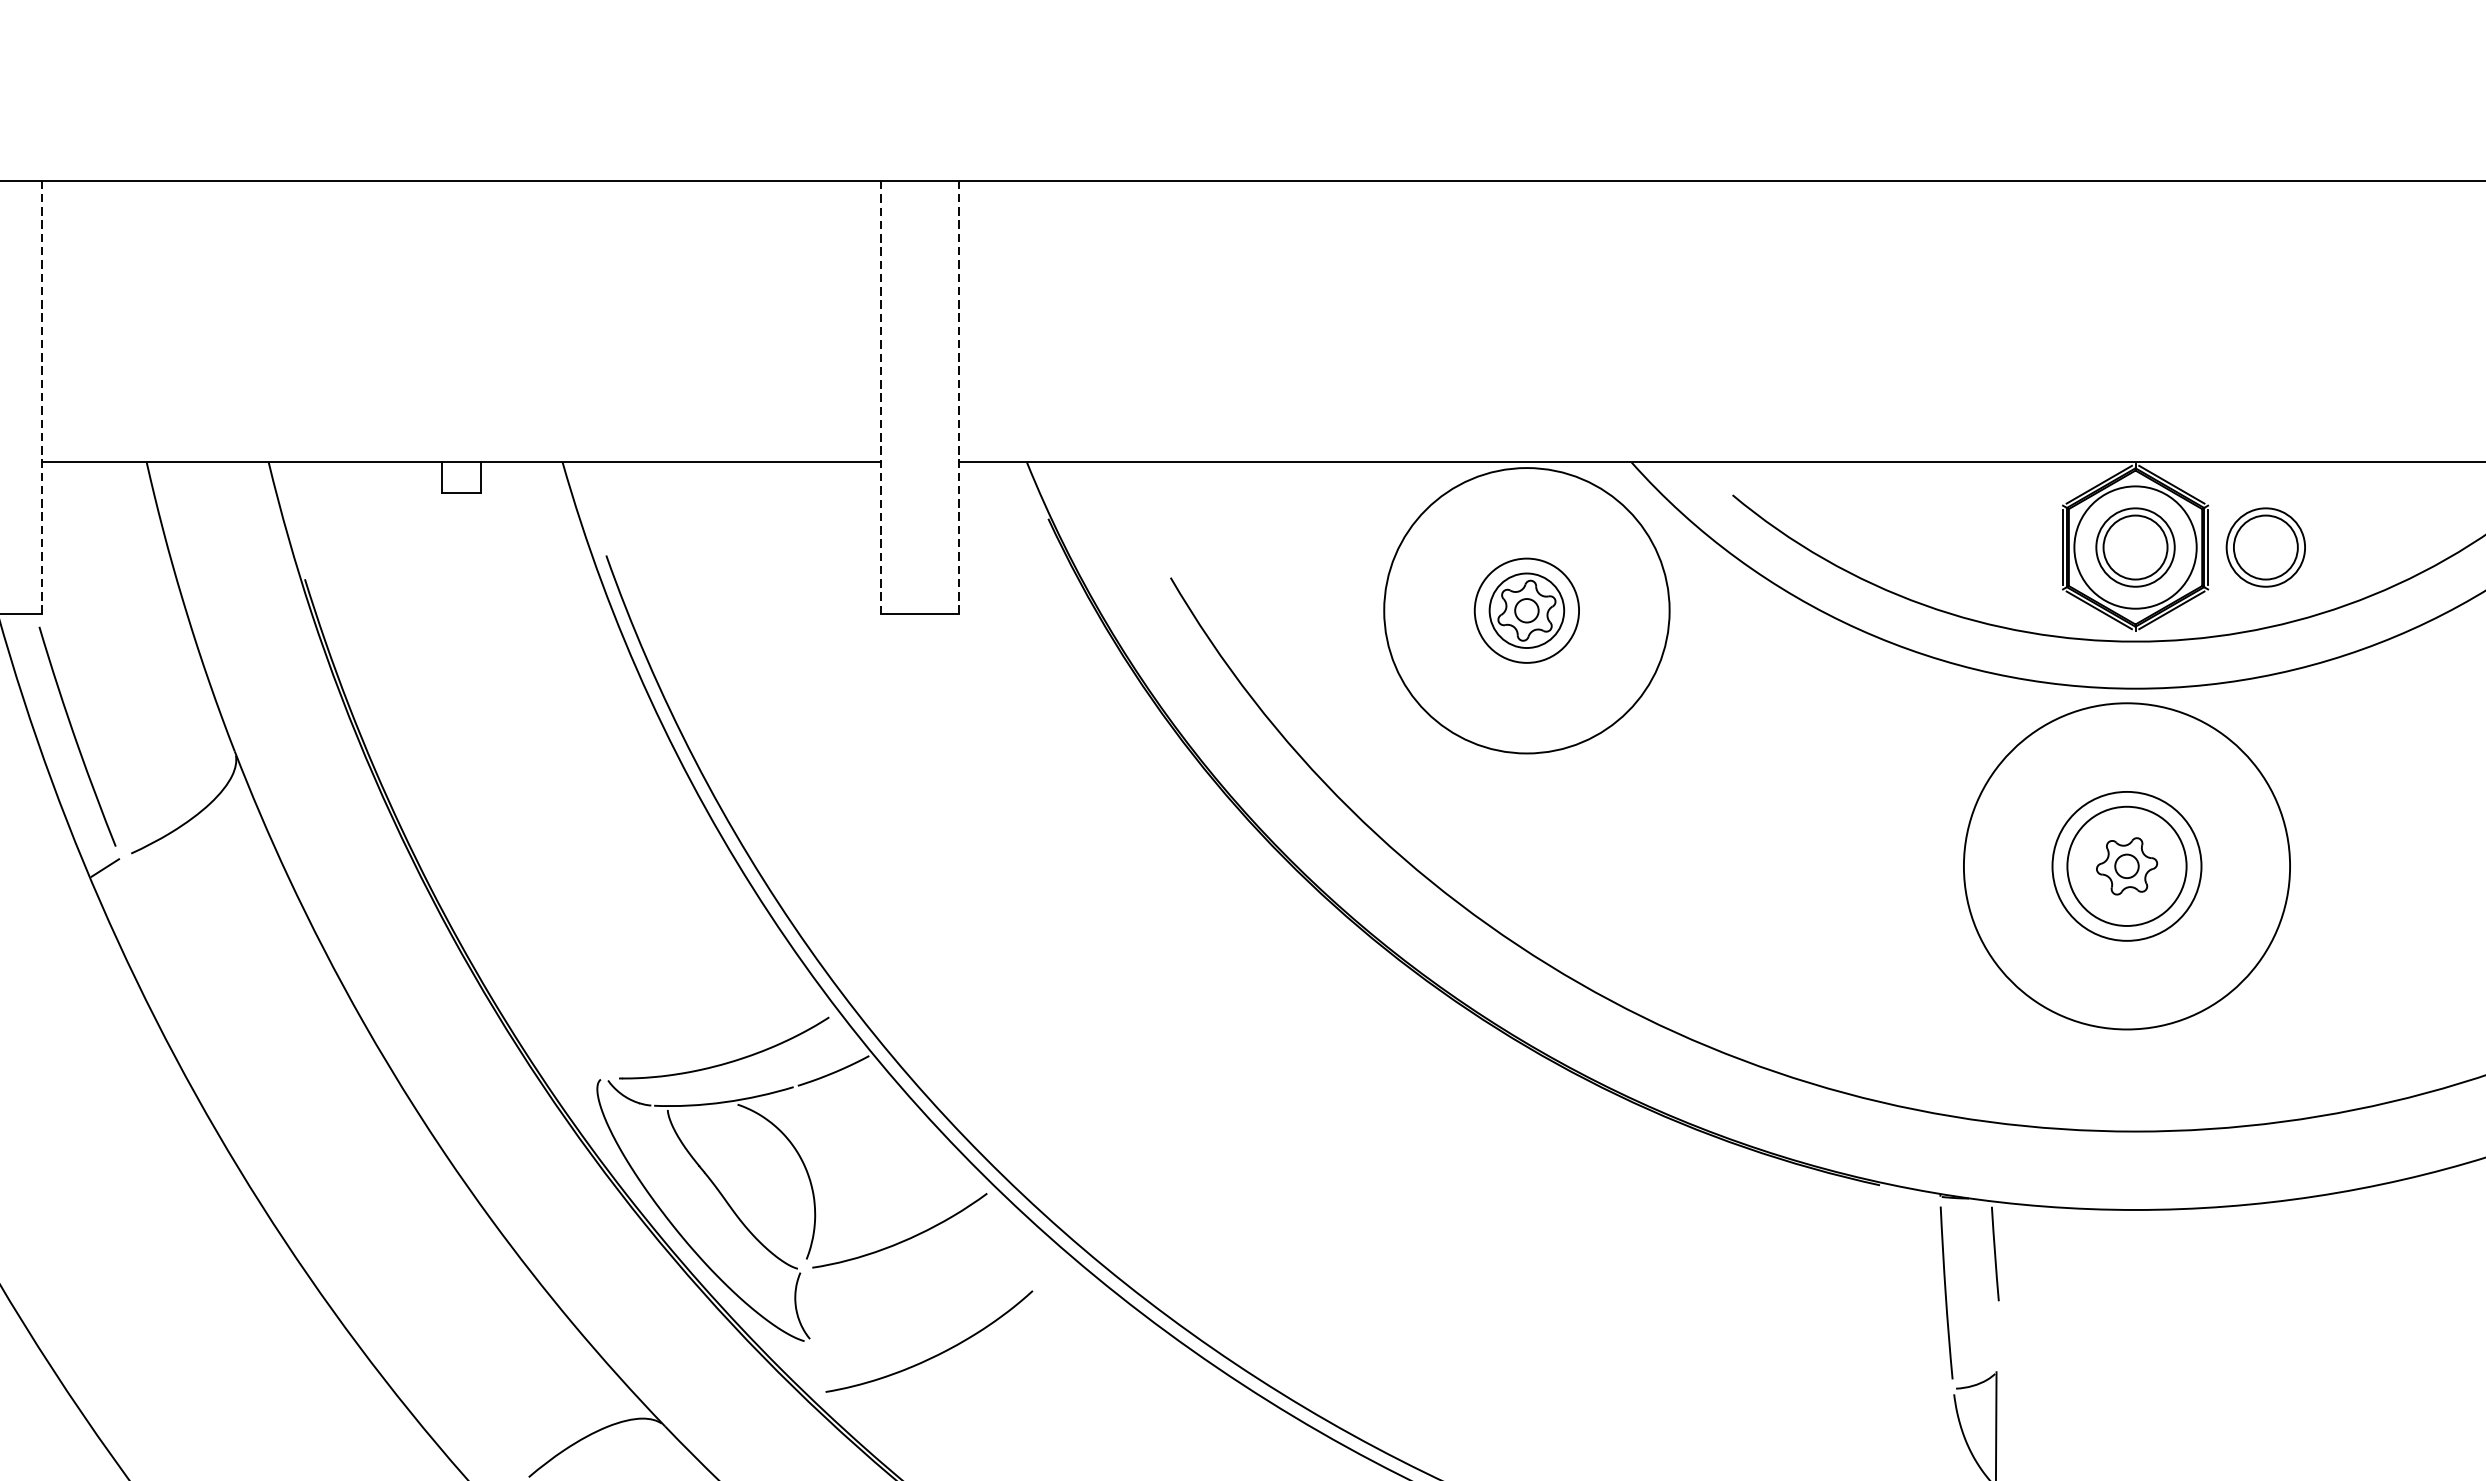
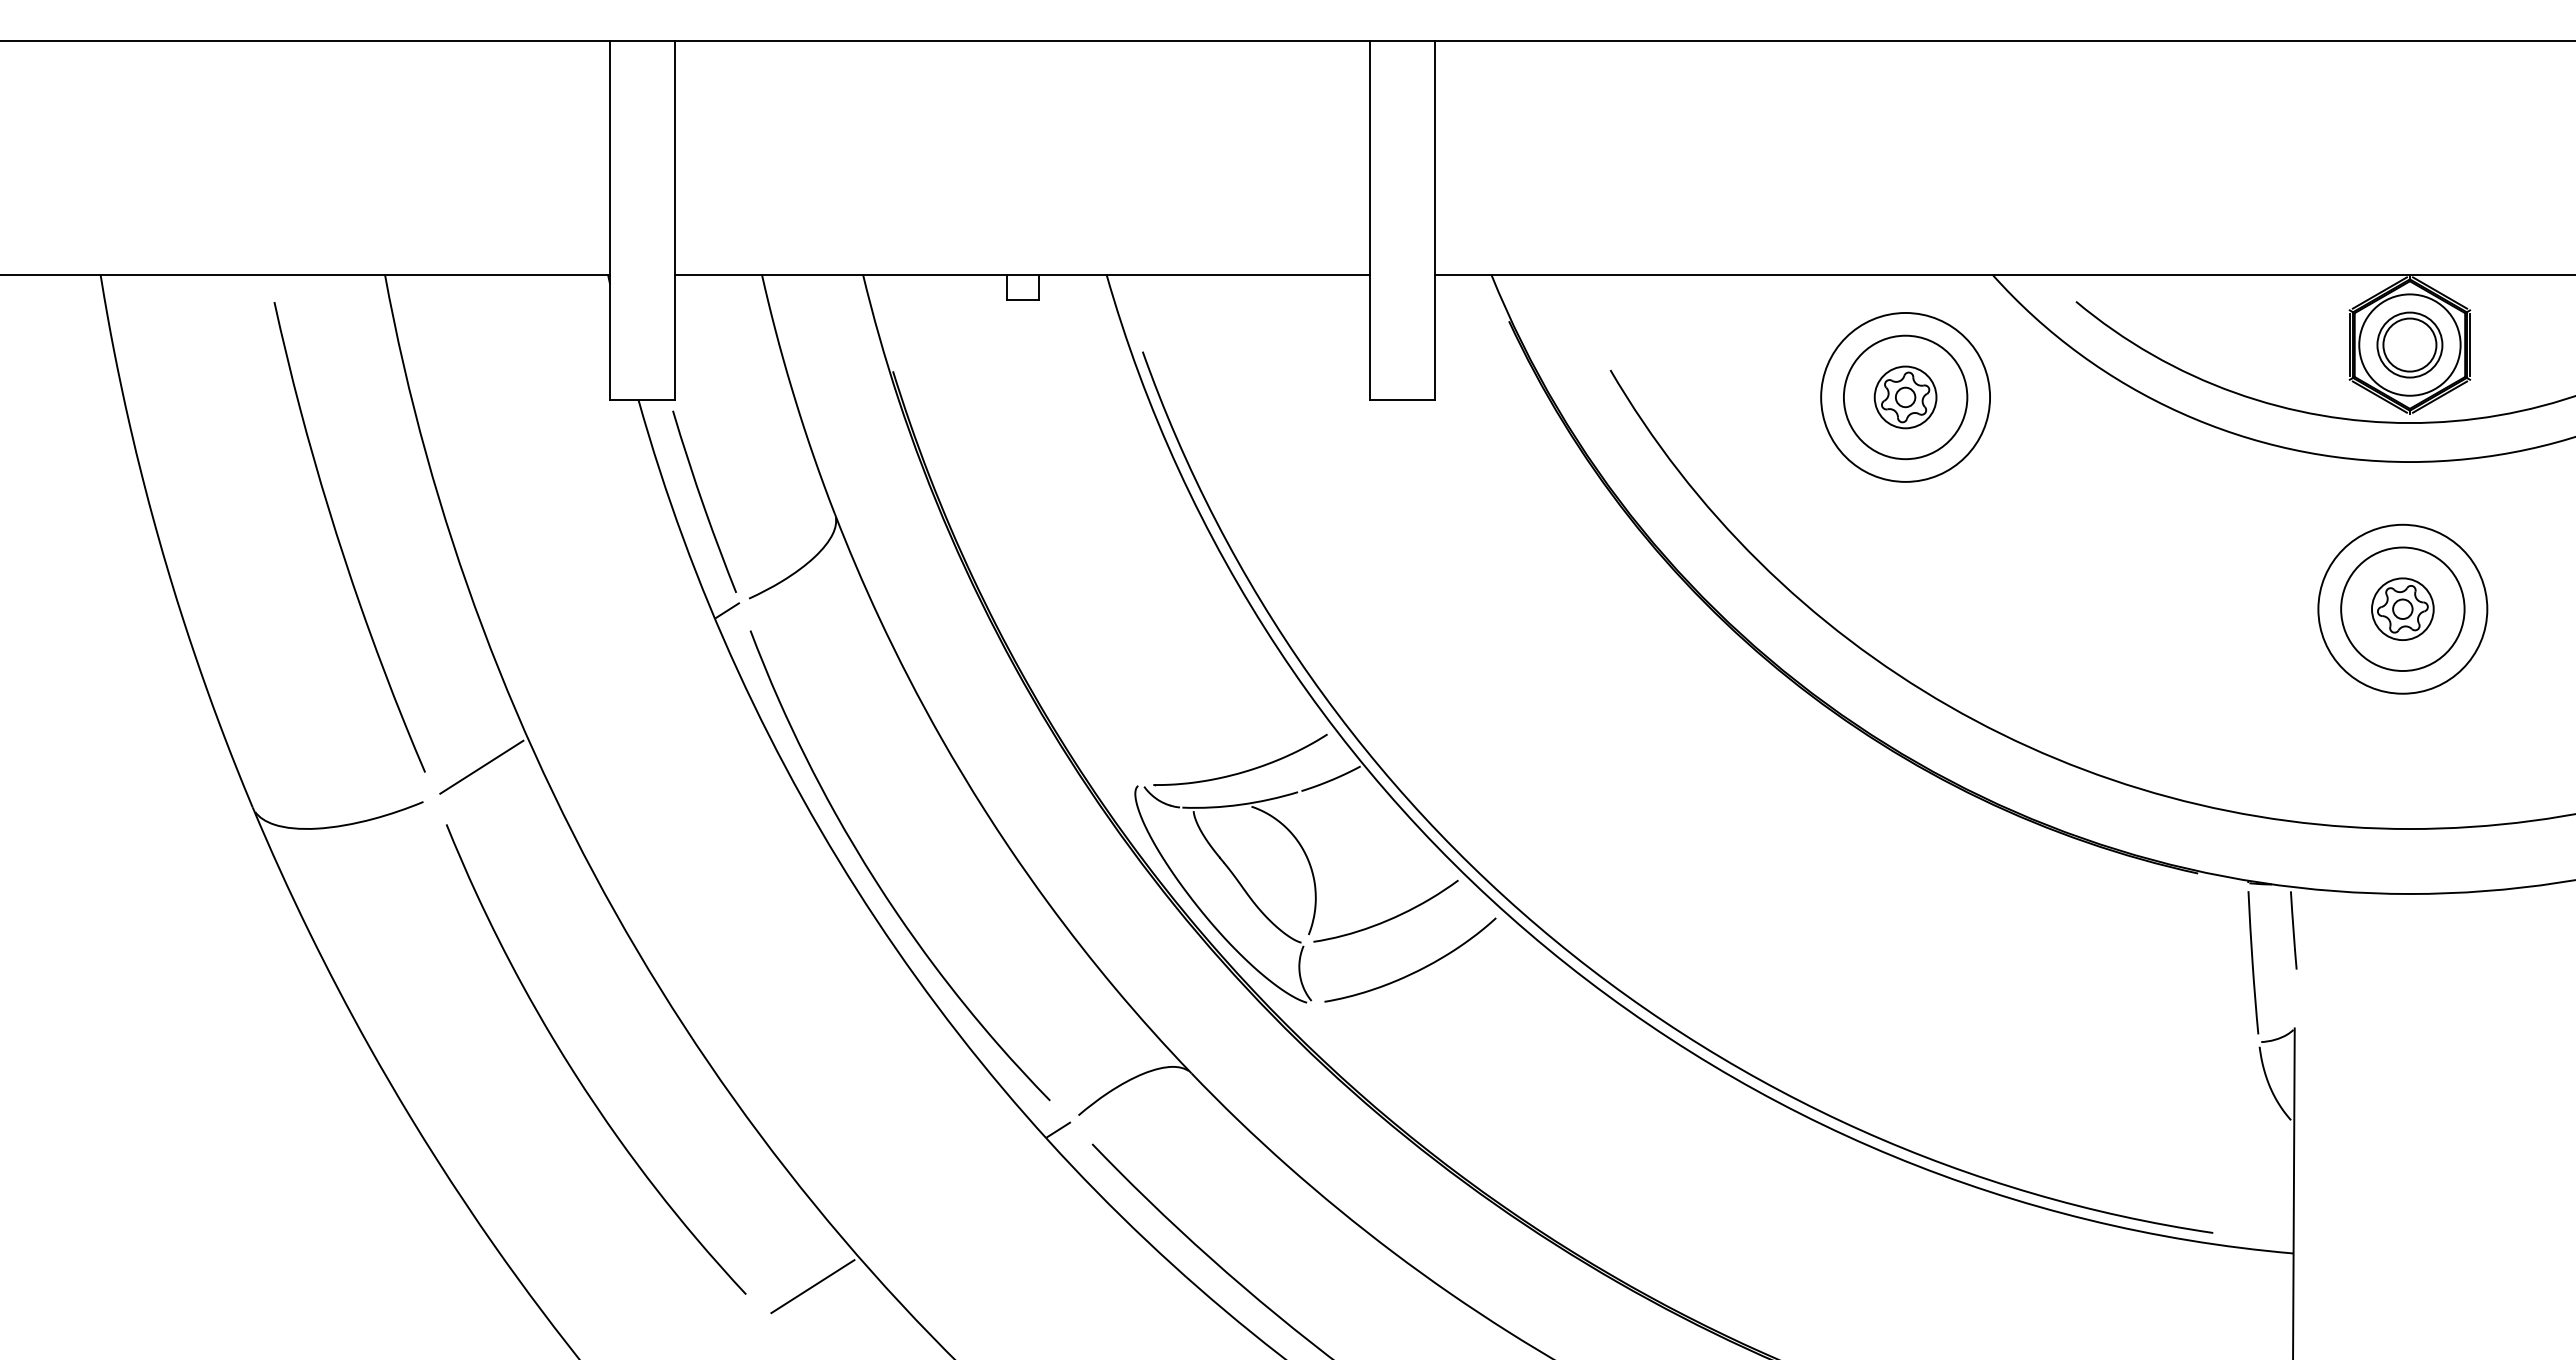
line: (42, 397) -> (675, 220), dashed -> solid
line: (881, 397) -> (1370, 220), dashed -> solid
line: (959, 397) -> (1435, 220), dashed -> solid
part: (2265, 546) -> (2517, 344), removed
circle: (1526, 609) -> (1905, 396), size x0.71
circle: (1526, 610) -> (1905, 397), size x1.43
circle: (2126, 865) -> (2402, 608), size x0.62
circle: (2126, 866) -> (2402, 609), size x0.62
curve: (286, 1194) -> (877, 881), added
curve: (936, 1354) -> (1416, 970), moved

